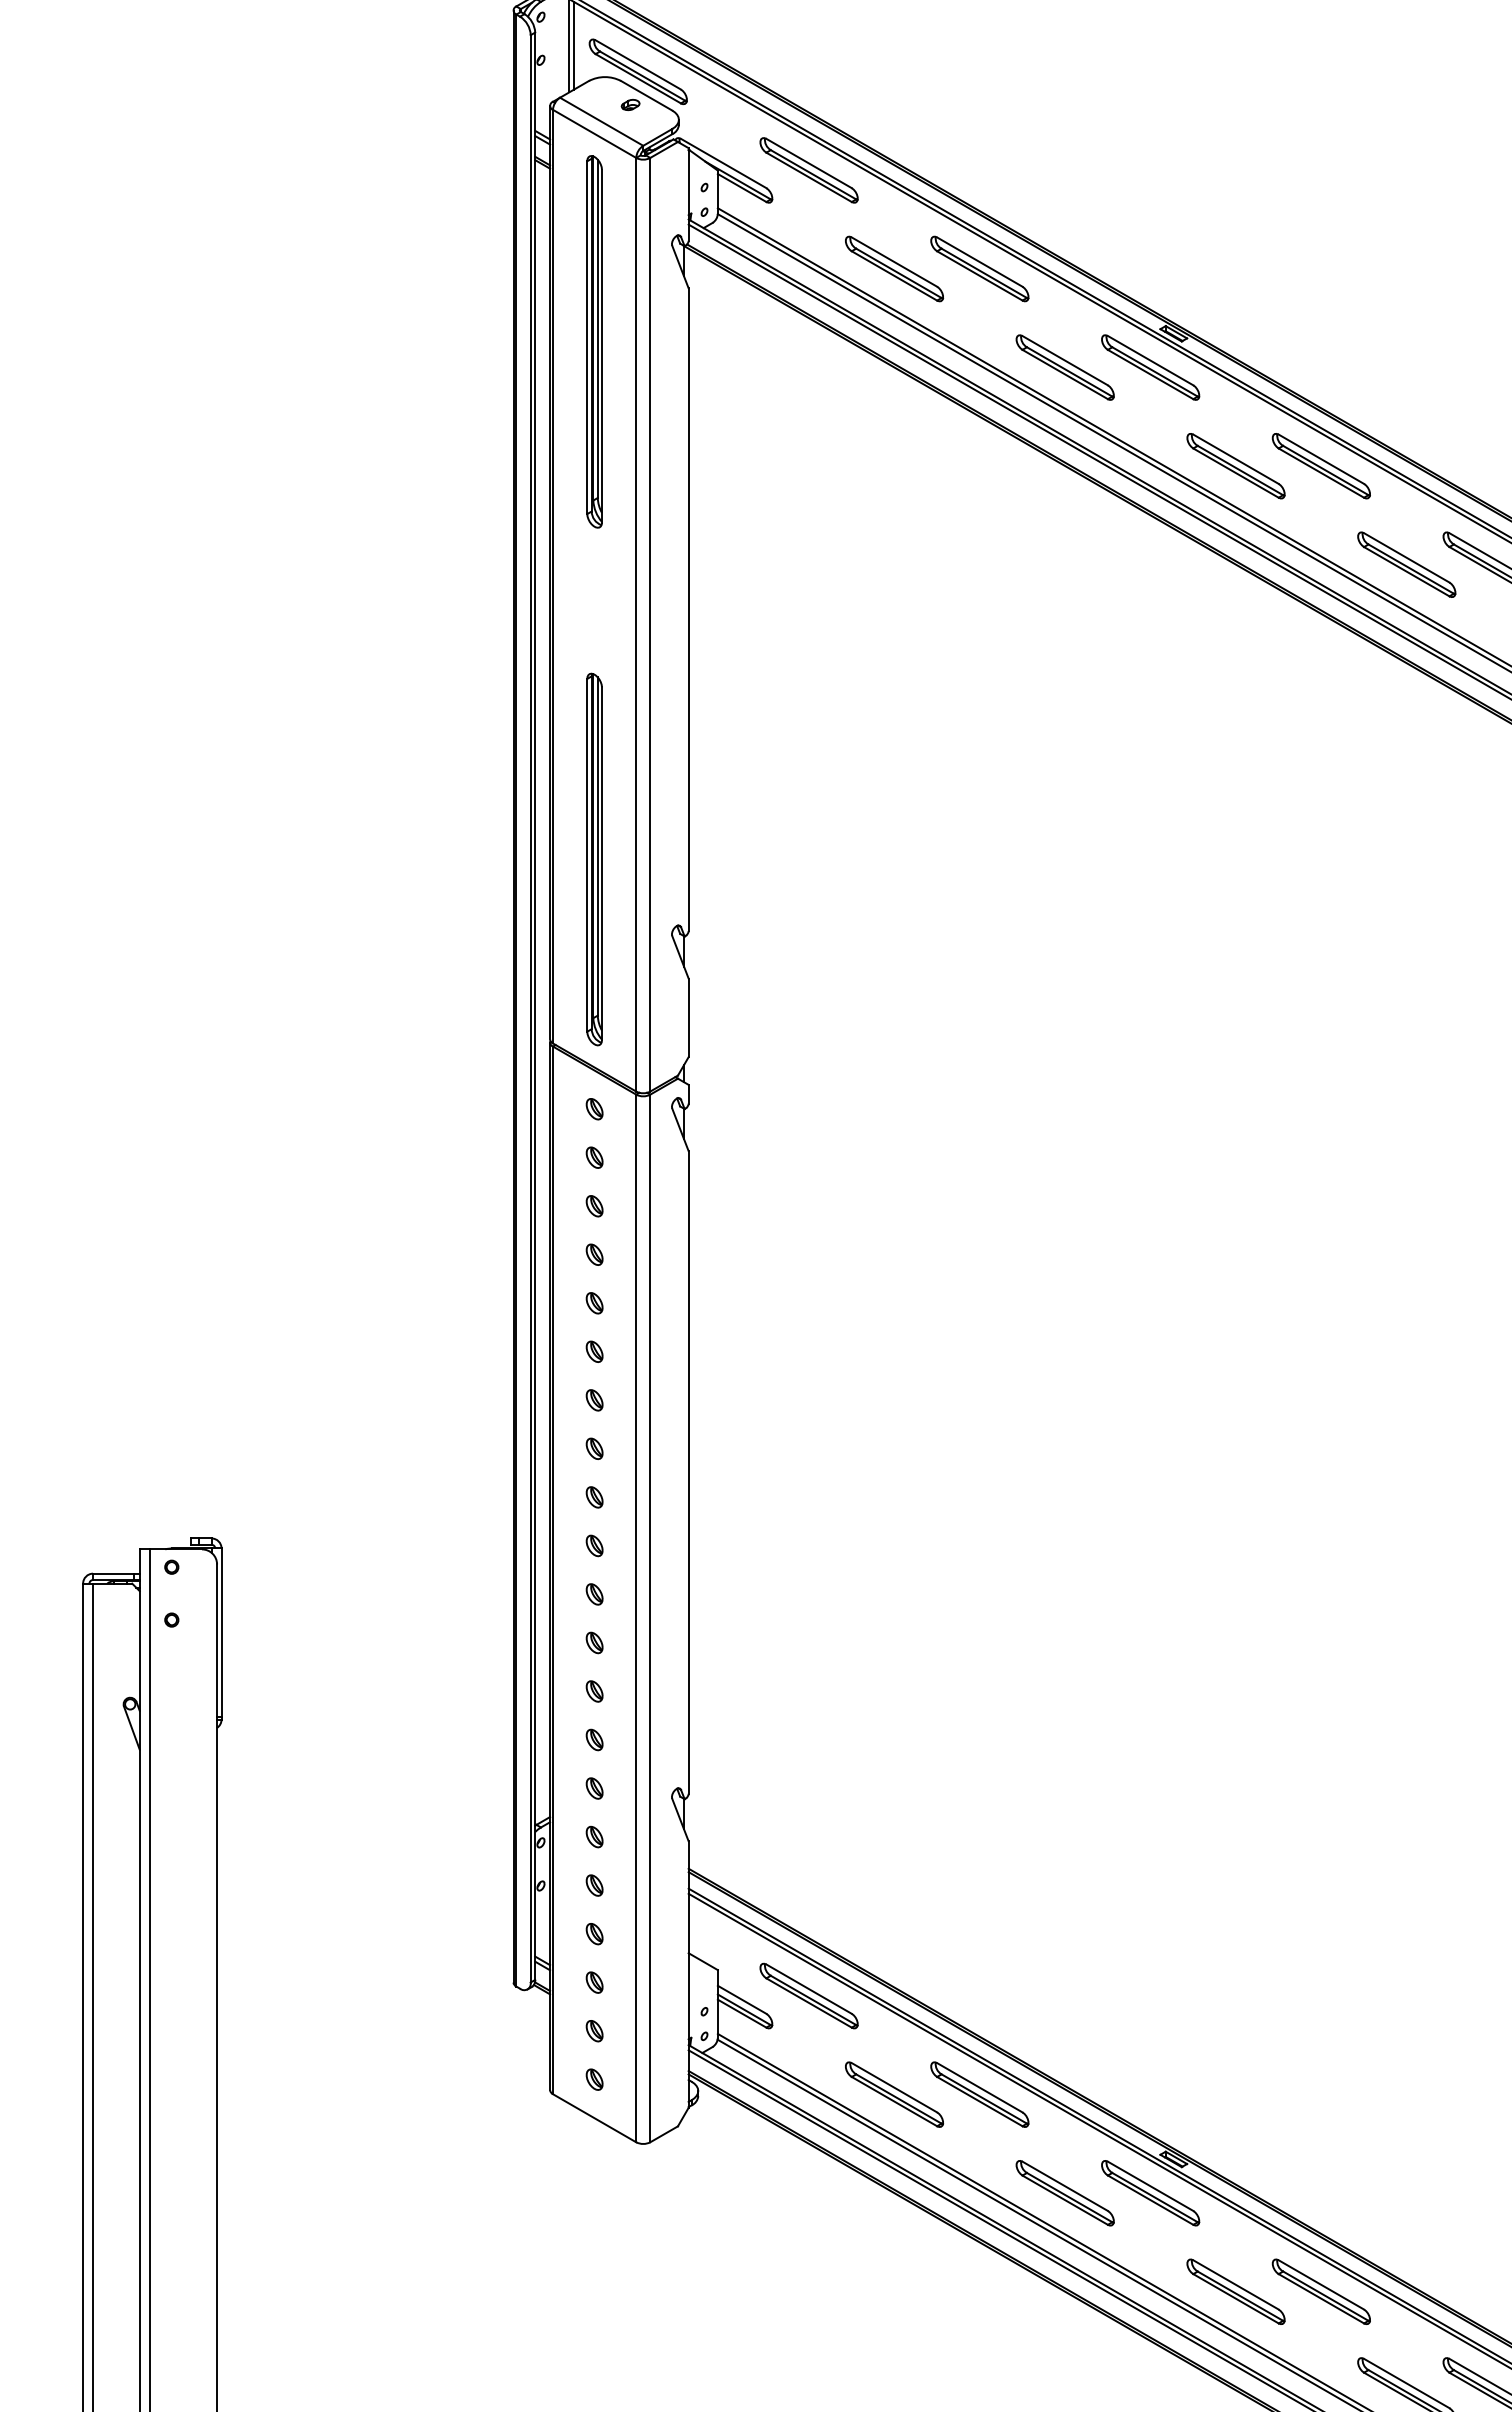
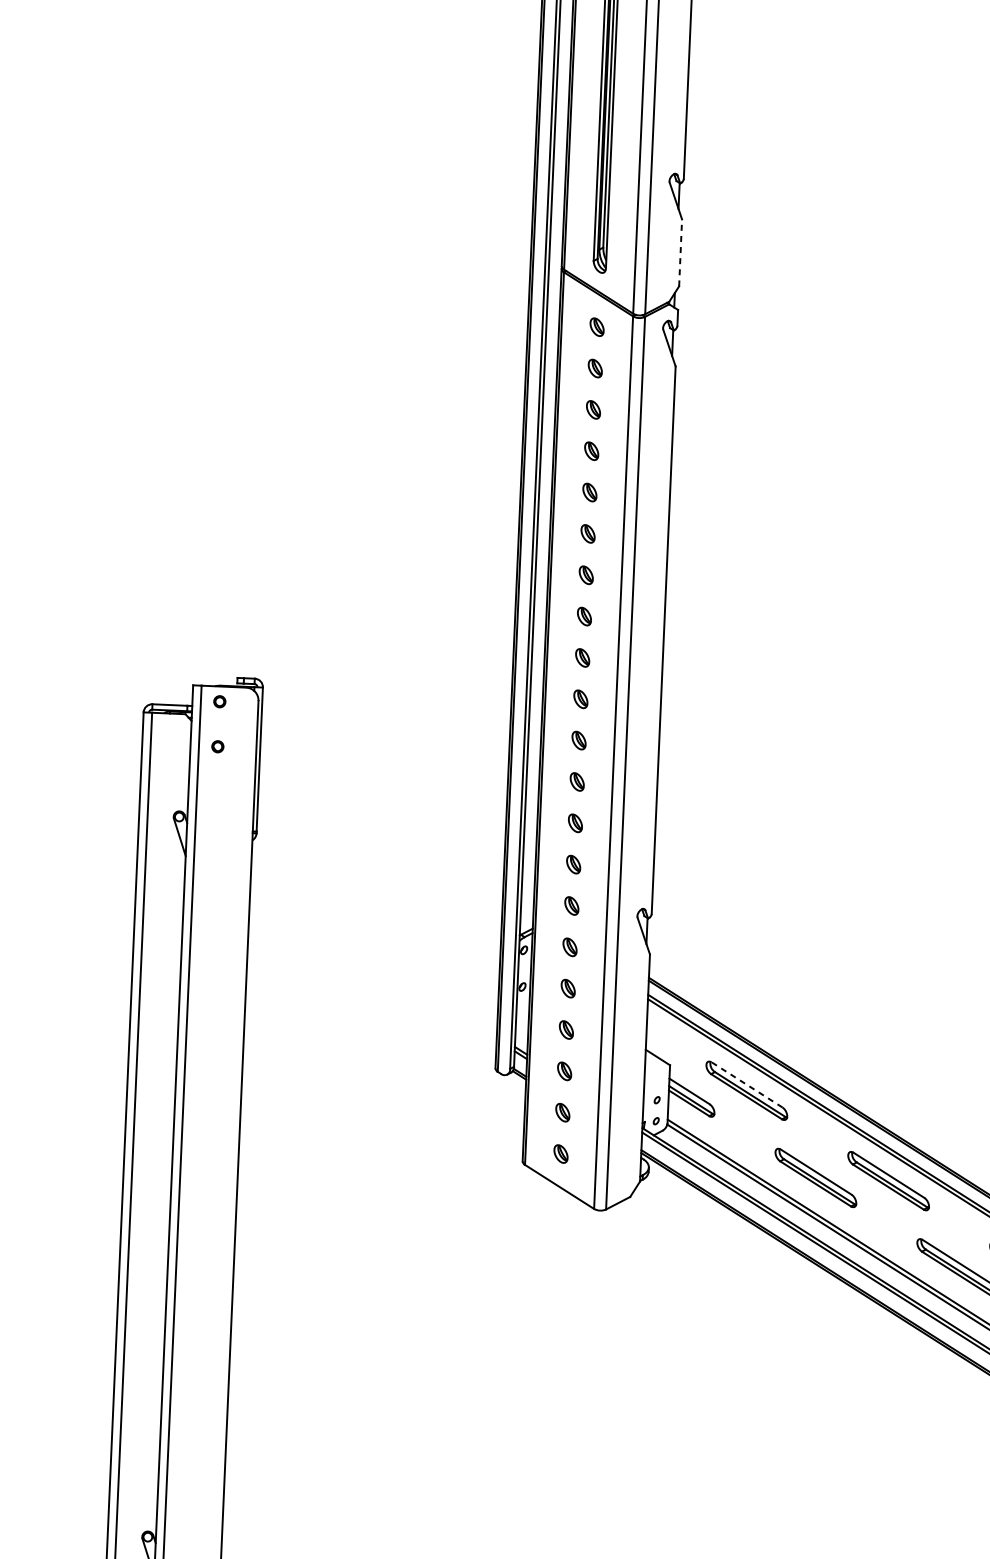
line: (688, 1017) -> (680, 252), solid -> dashed
line: (808, 1988) -> (746, 1084), solid -> dashed

